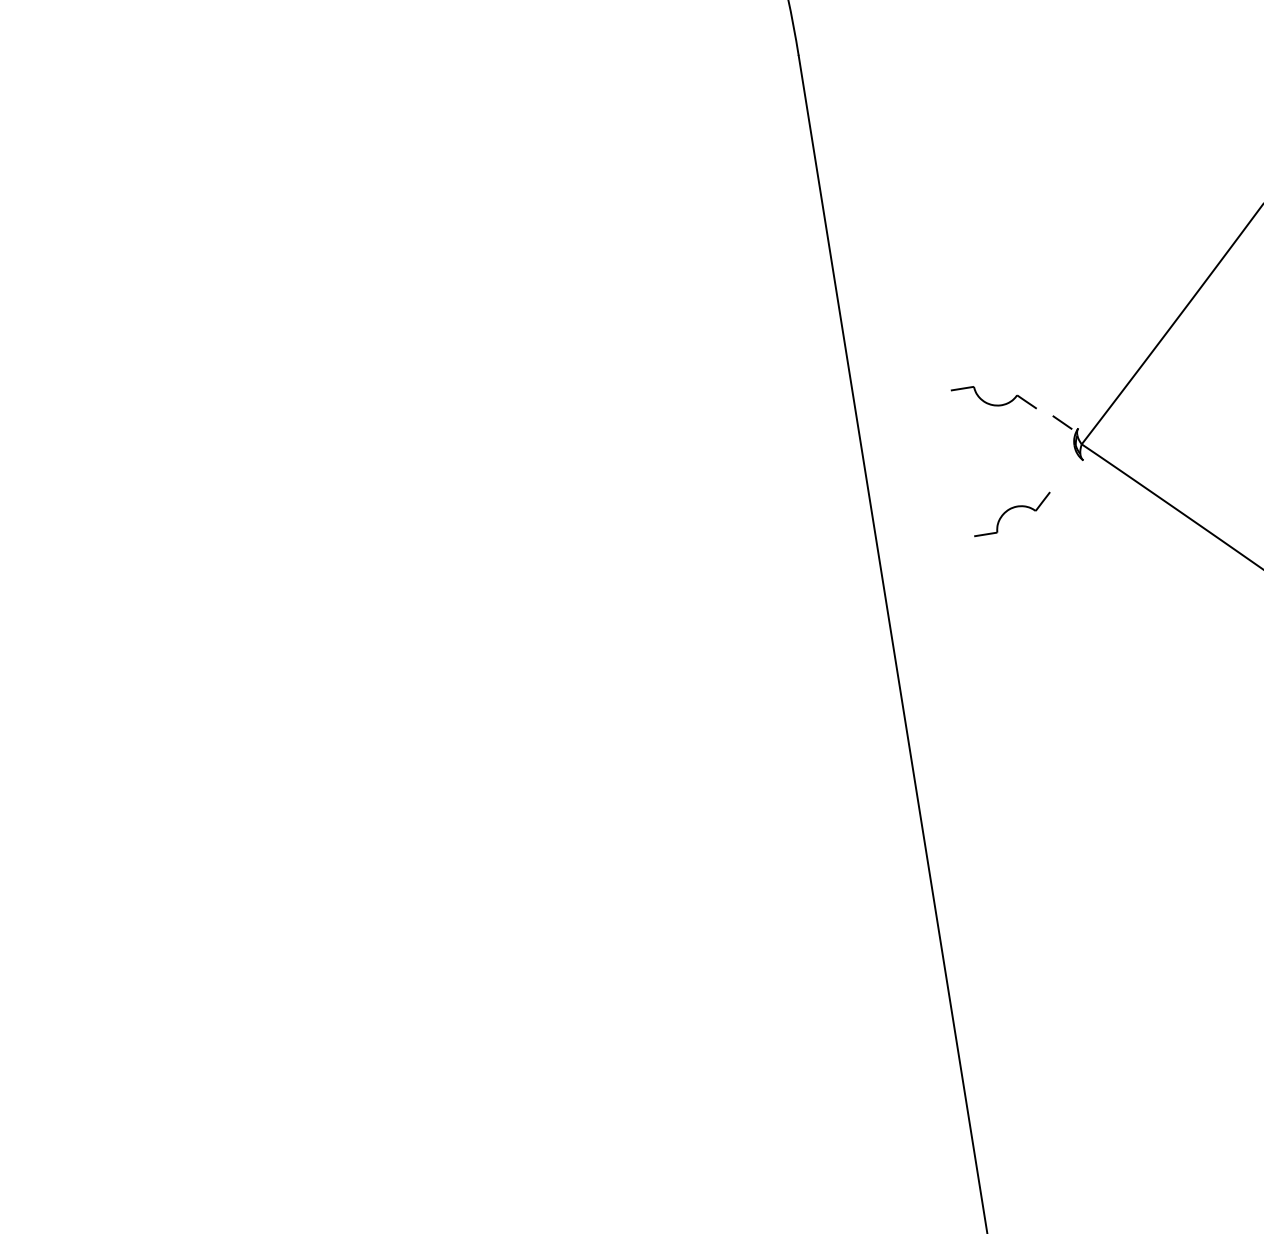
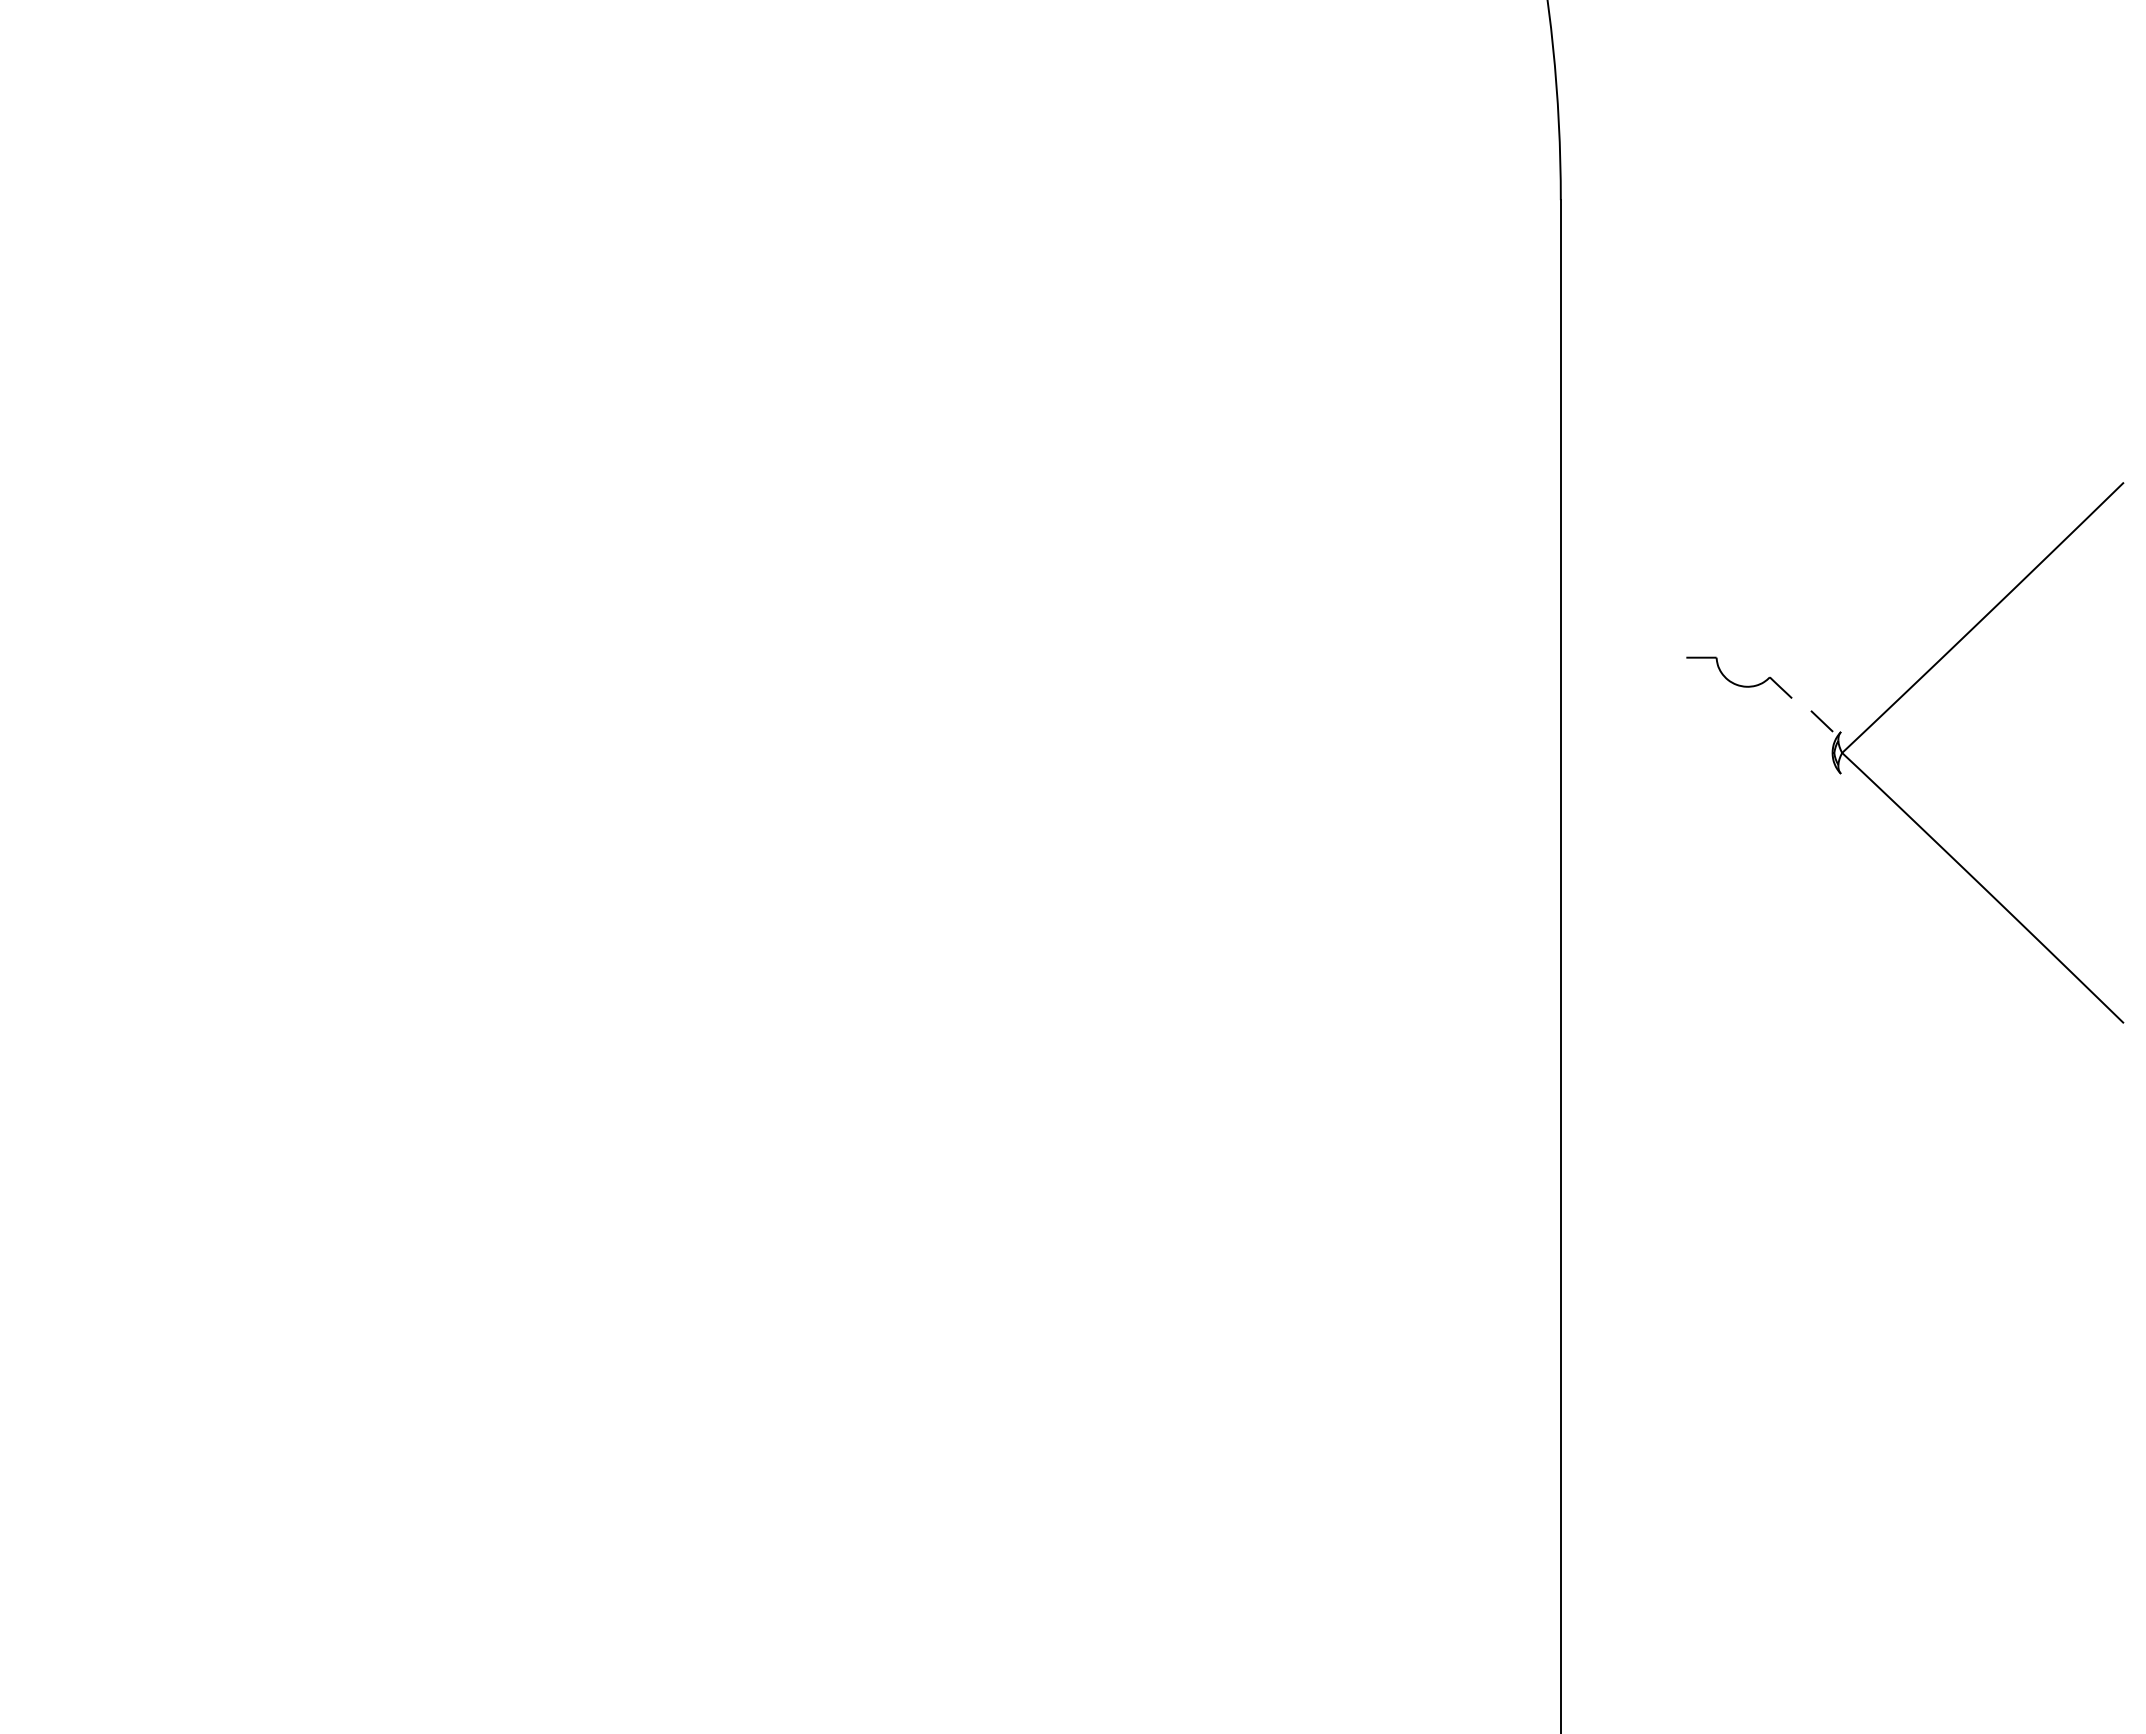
part: (1009, 510) -> (1736, 822), removed

